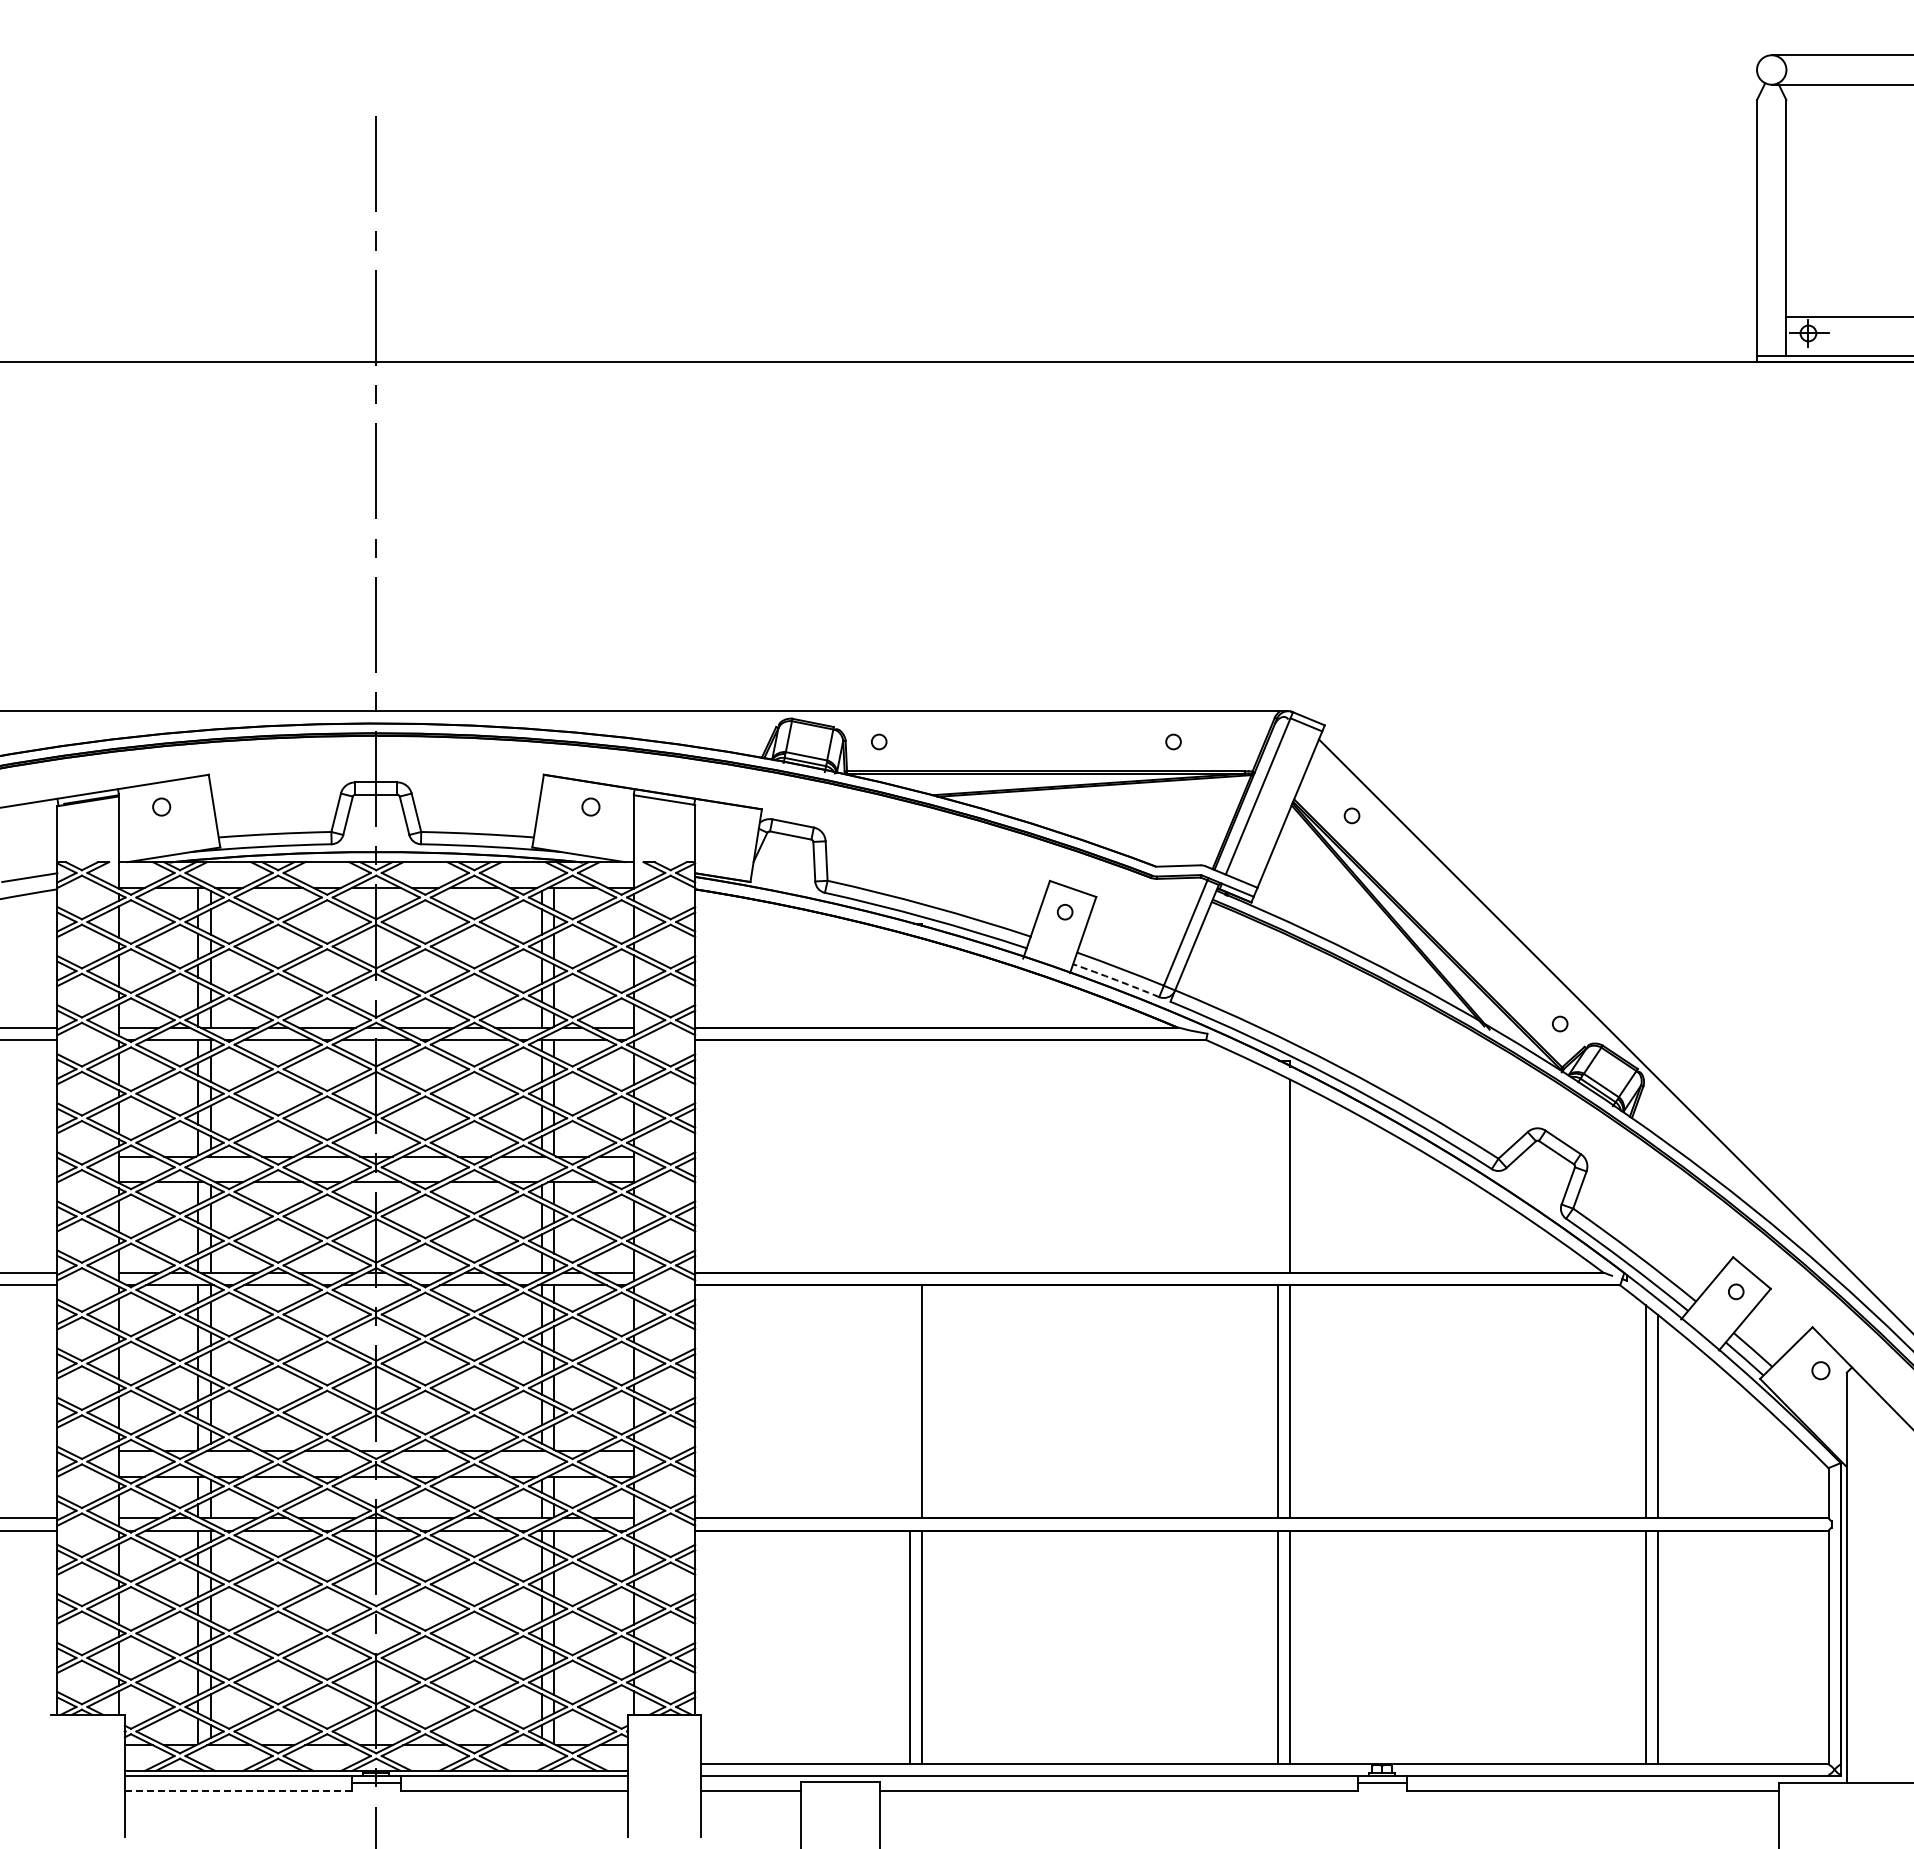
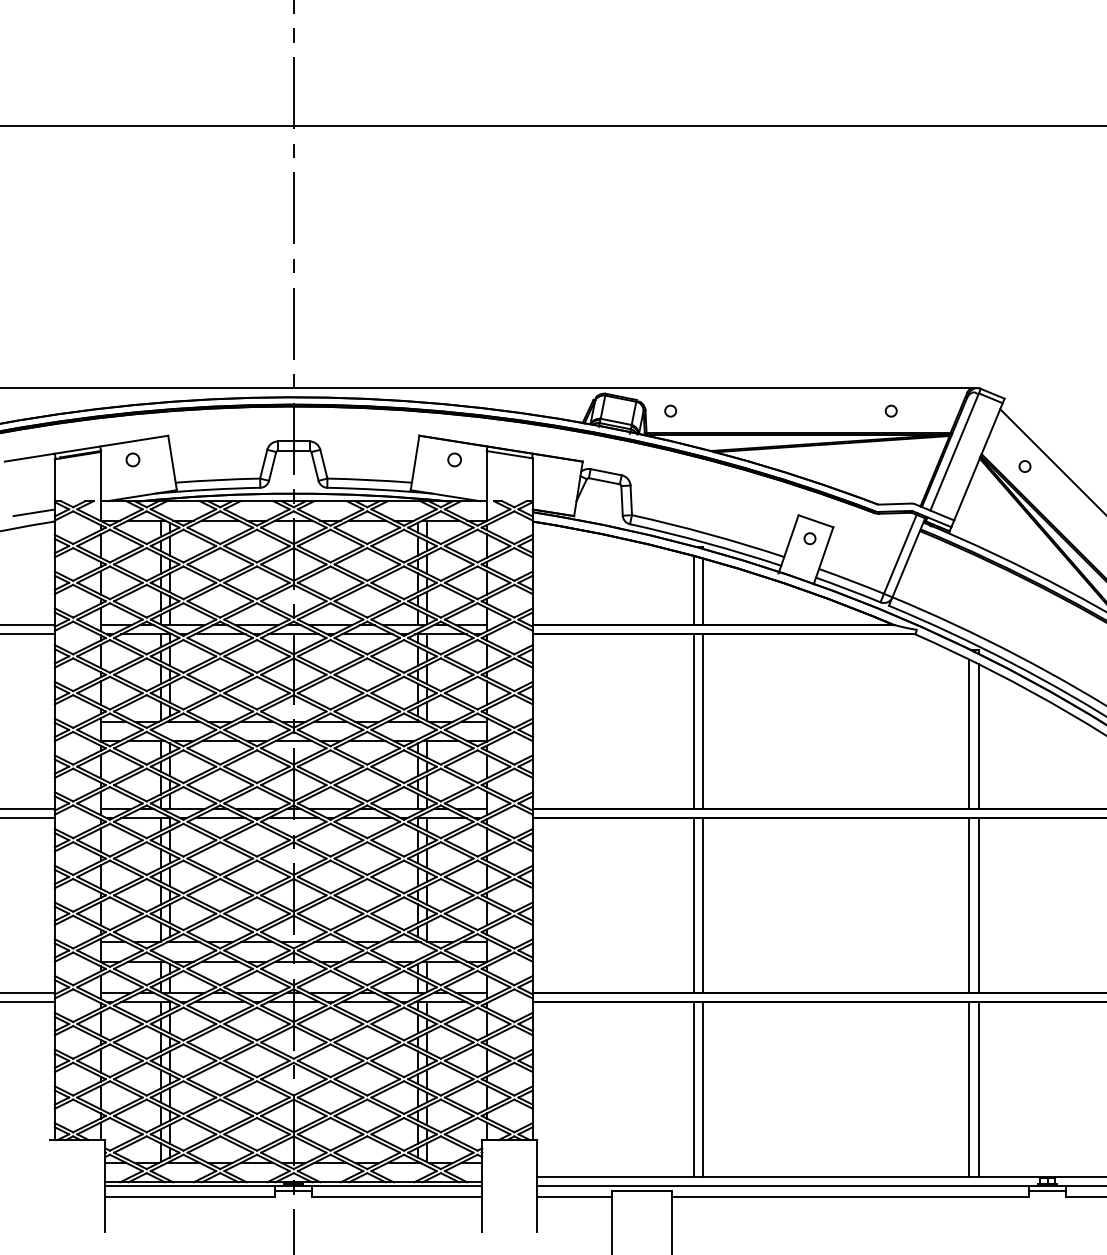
arc: (1116, 980) -> (848, 589), dashed -> solid
line: (909, 981) -> (693, 590), added
line: (922, 983) -> (703, 592), added
line: (909, 1156) -> (693, 721), added
line: (922, 1156) -> (703, 721), added
line: (1277, 1173) -> (969, 734), added
line: (909, 1401) -> (693, 905), added
line: (238, 1790) -> (190, 1196), dashed -> solid

